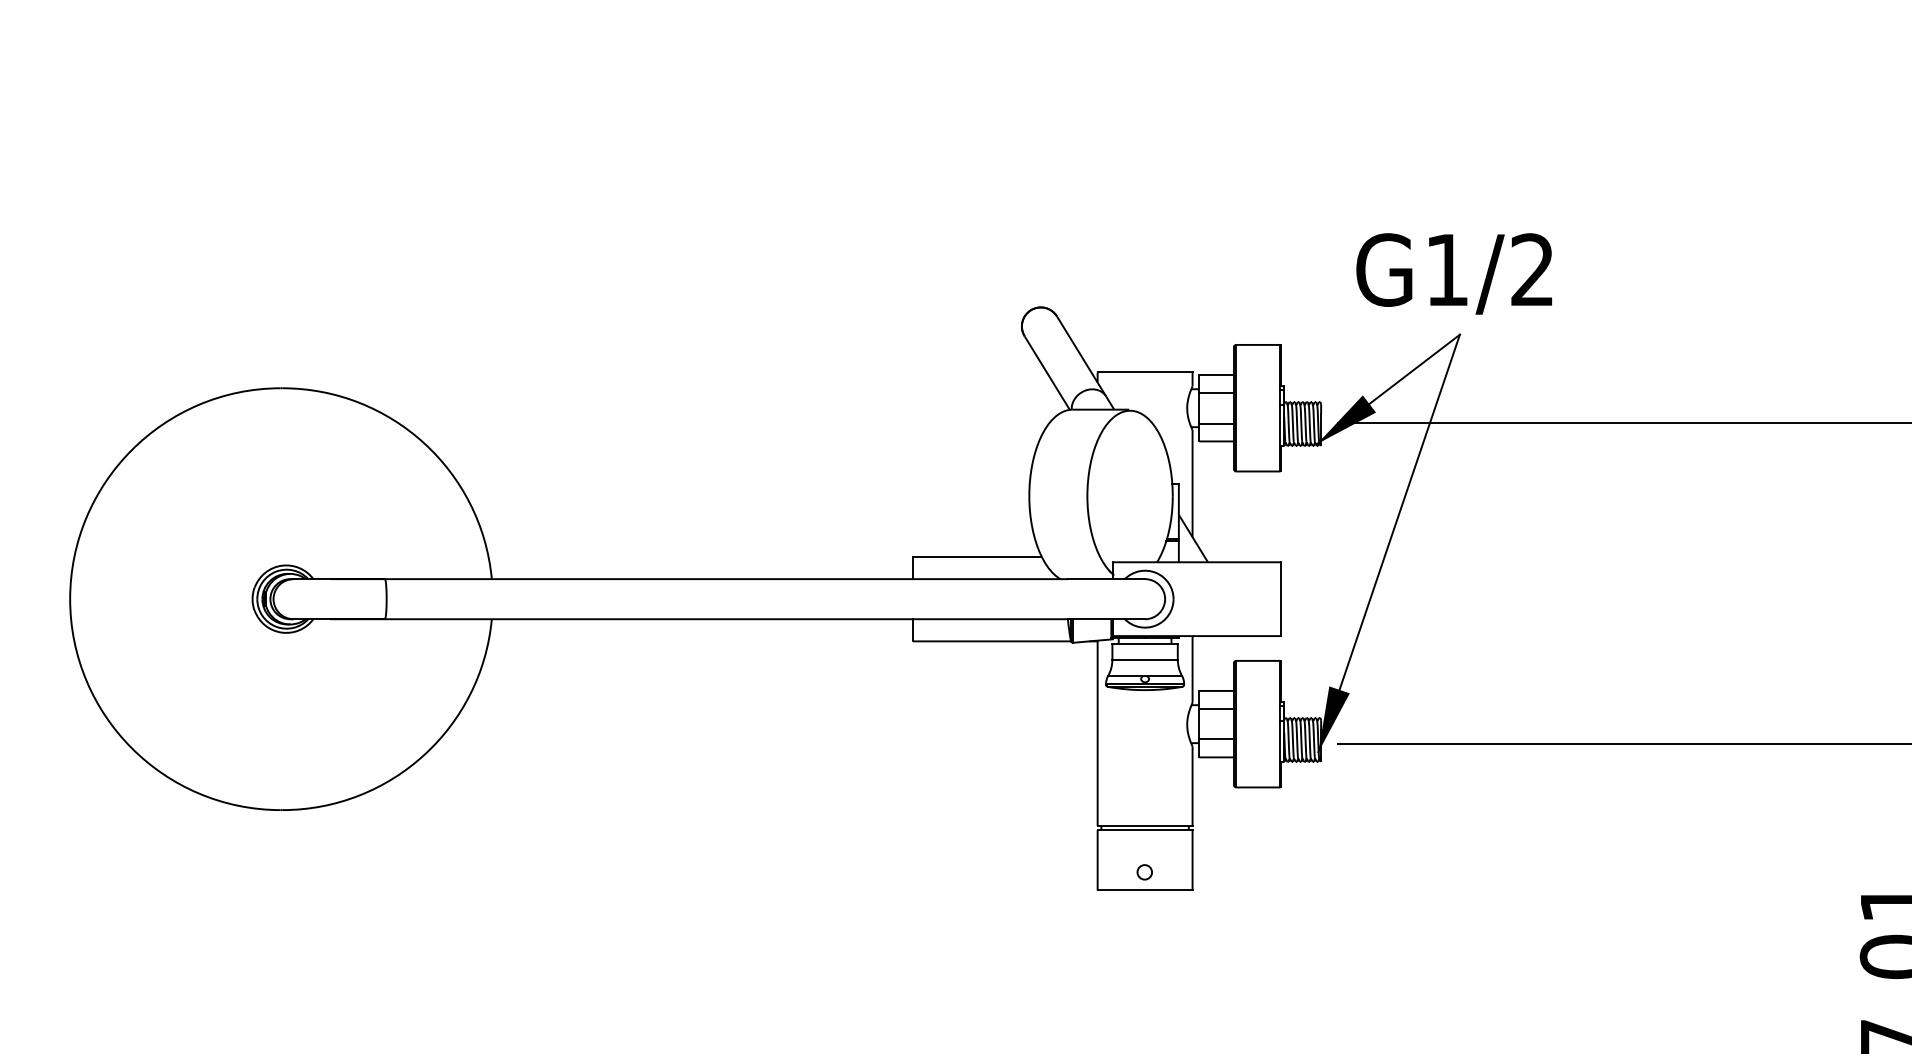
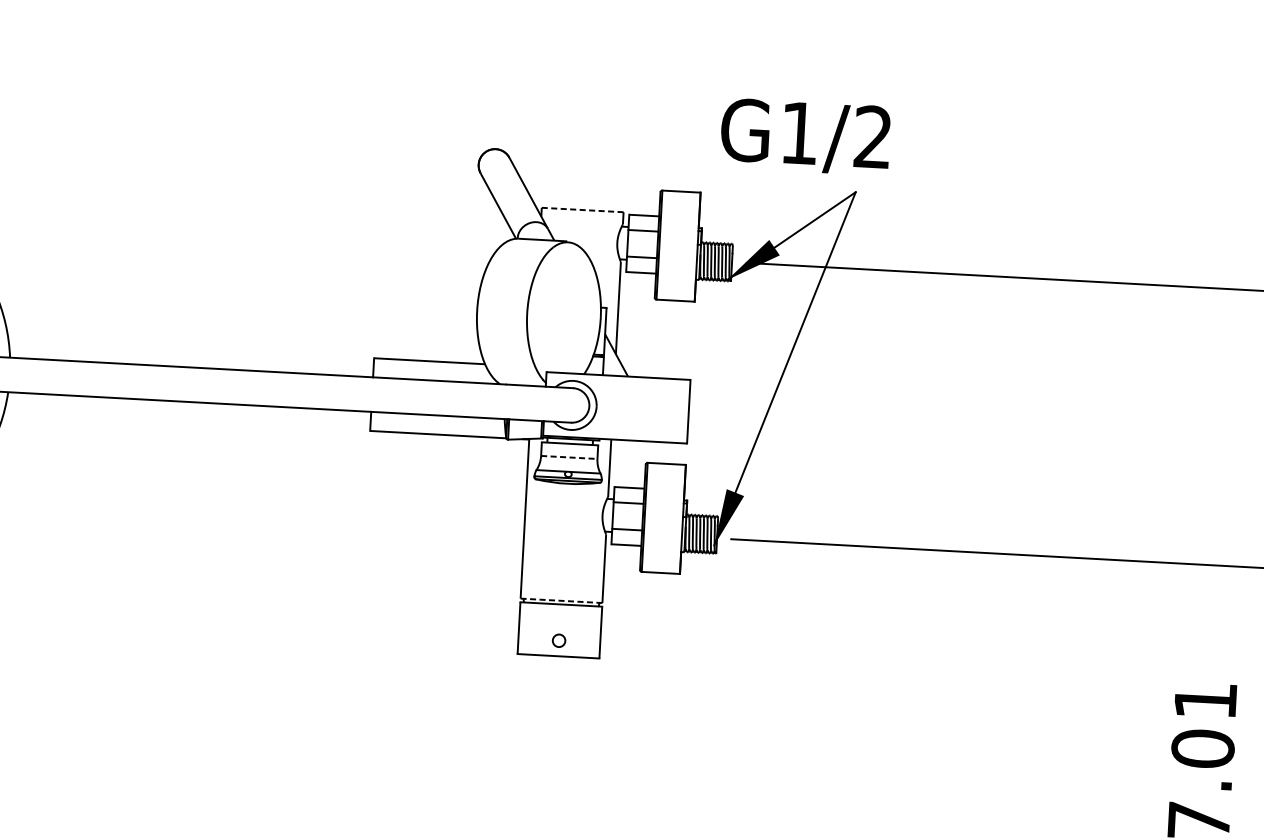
text: (1453, 273) -> (804, 136), moved
line: (1144, 372) -> (582, 210), solid -> dashed
line: (1145, 659) -> (569, 457), solid -> dashed
line: (1144, 825) -> (561, 600), solid -> dashed

